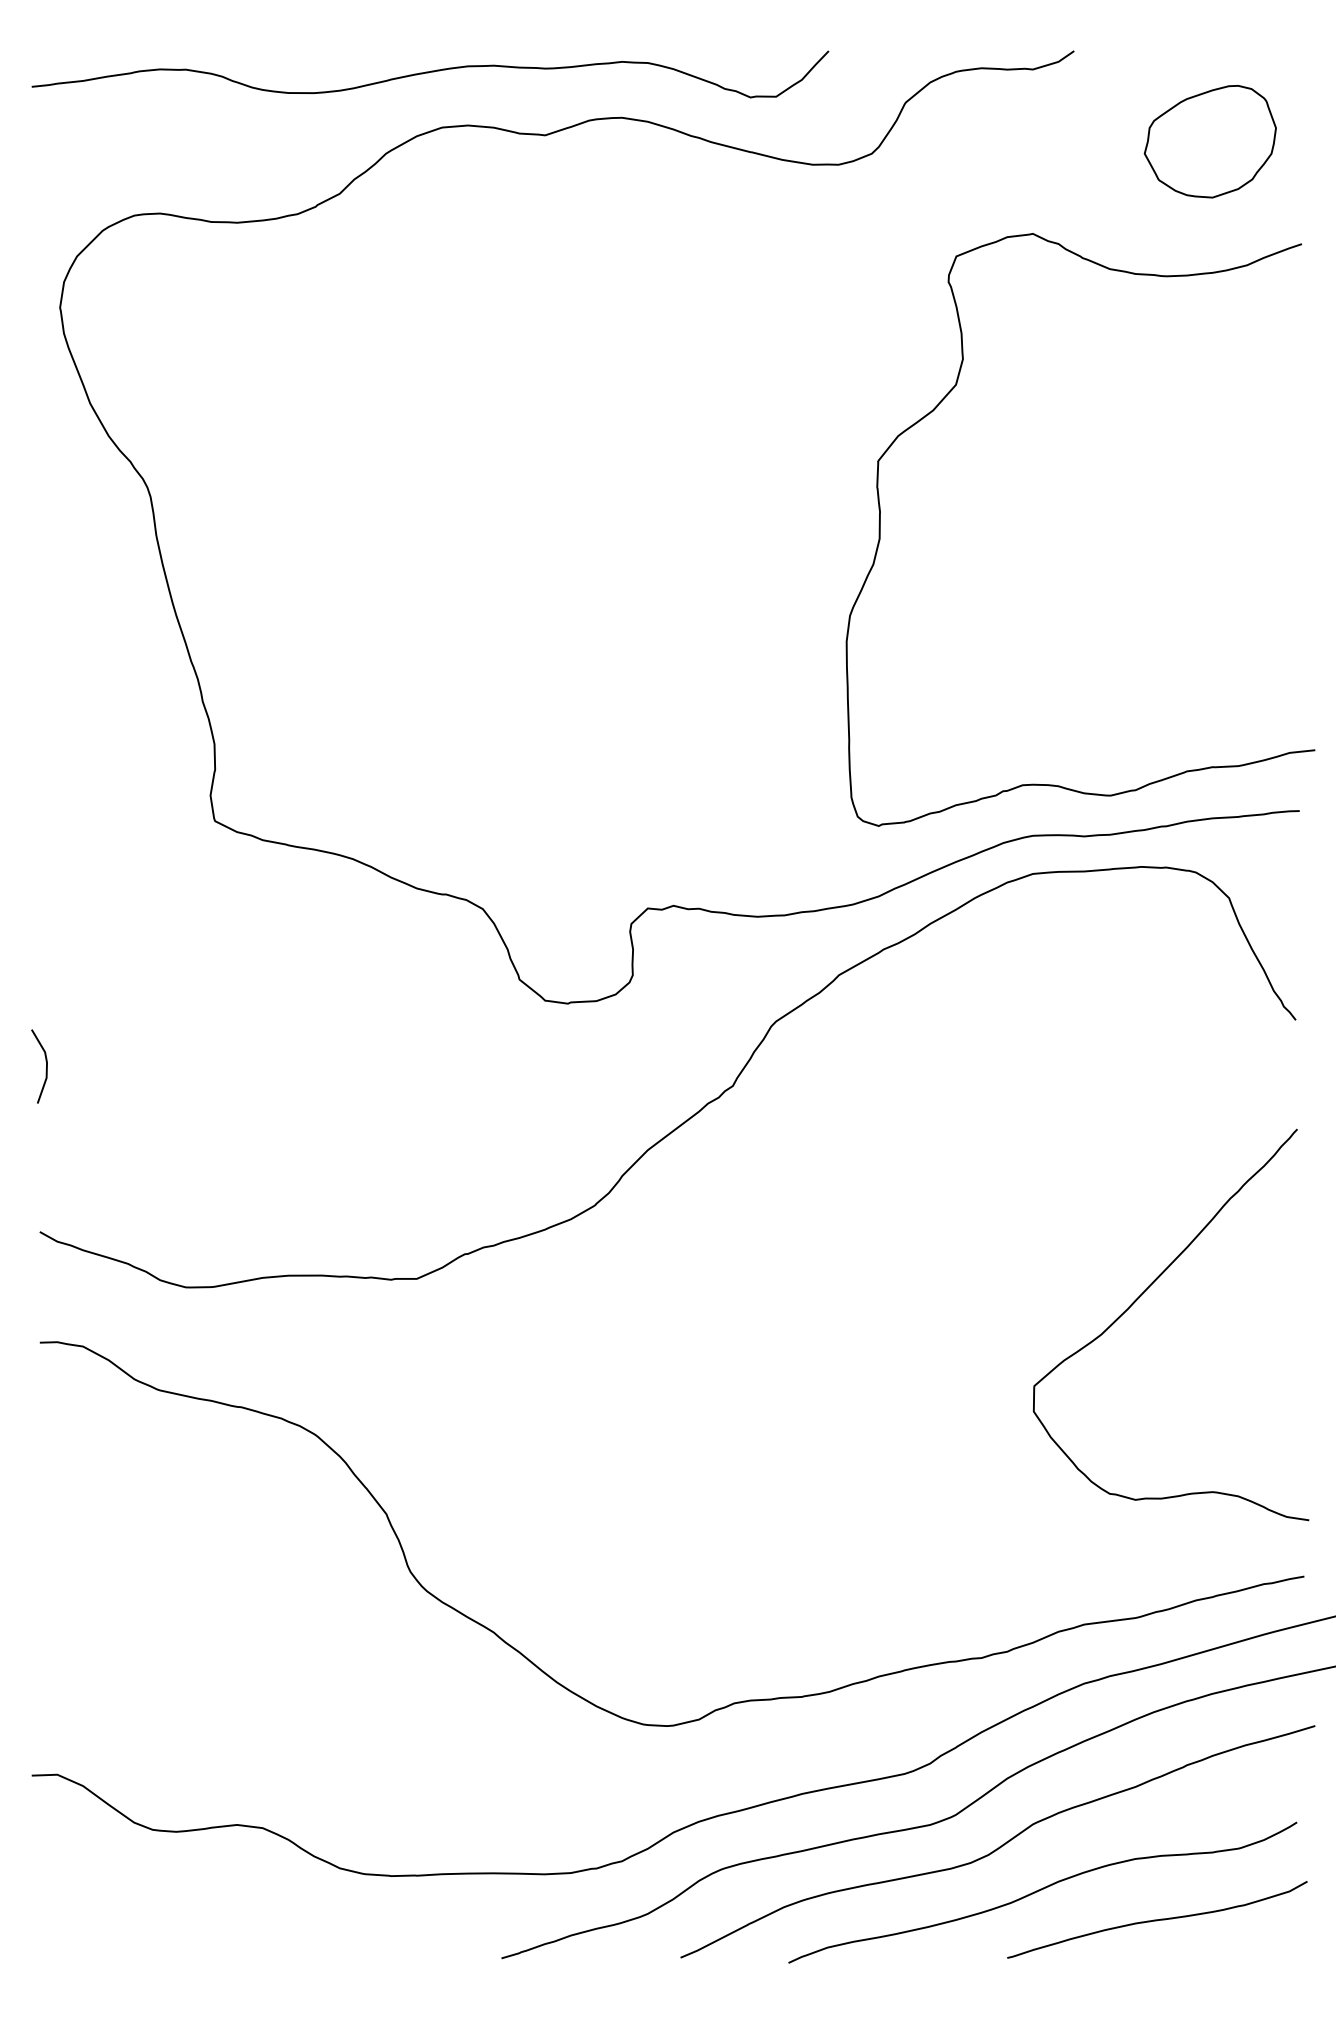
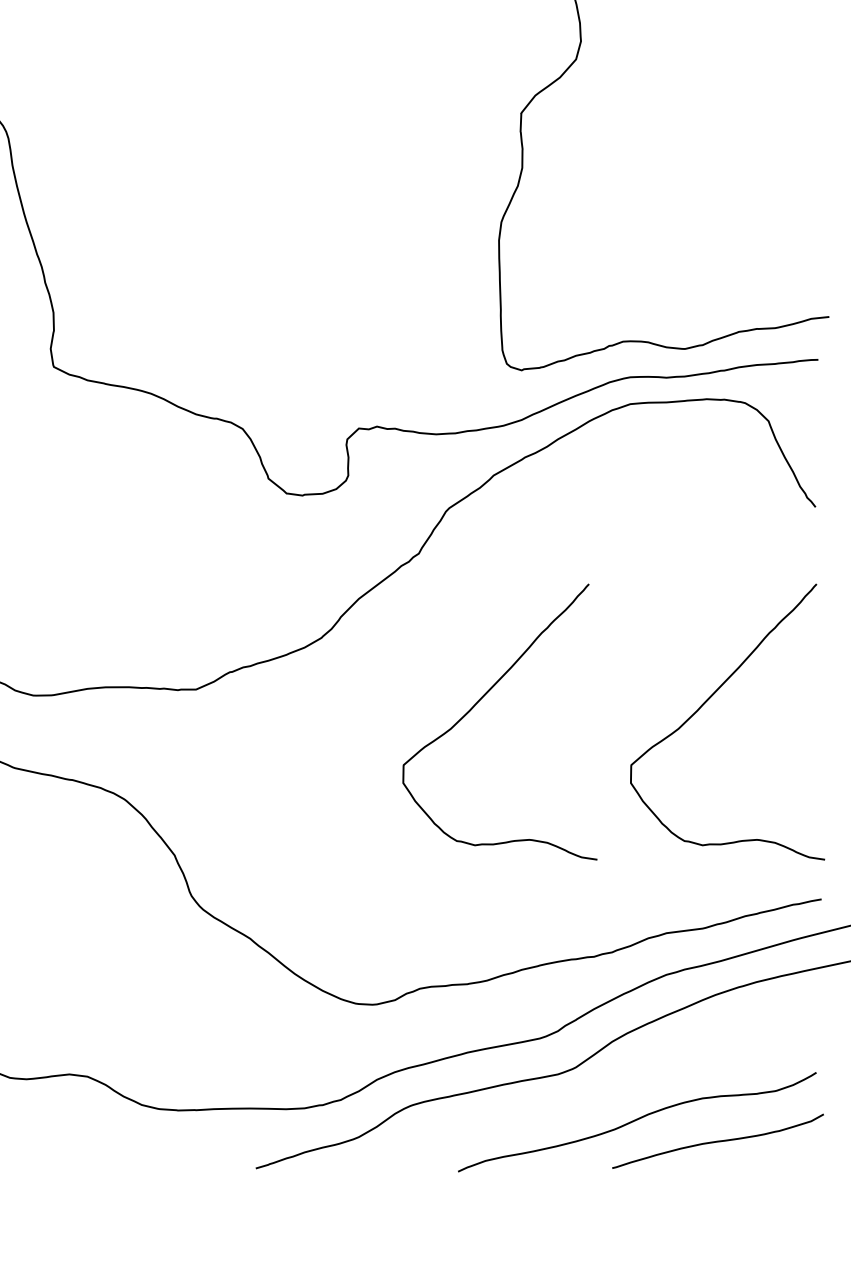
curve: (819, 1295) -> (479, 701), added
curve: (1000, 1845) -> (607, 1088), removed

